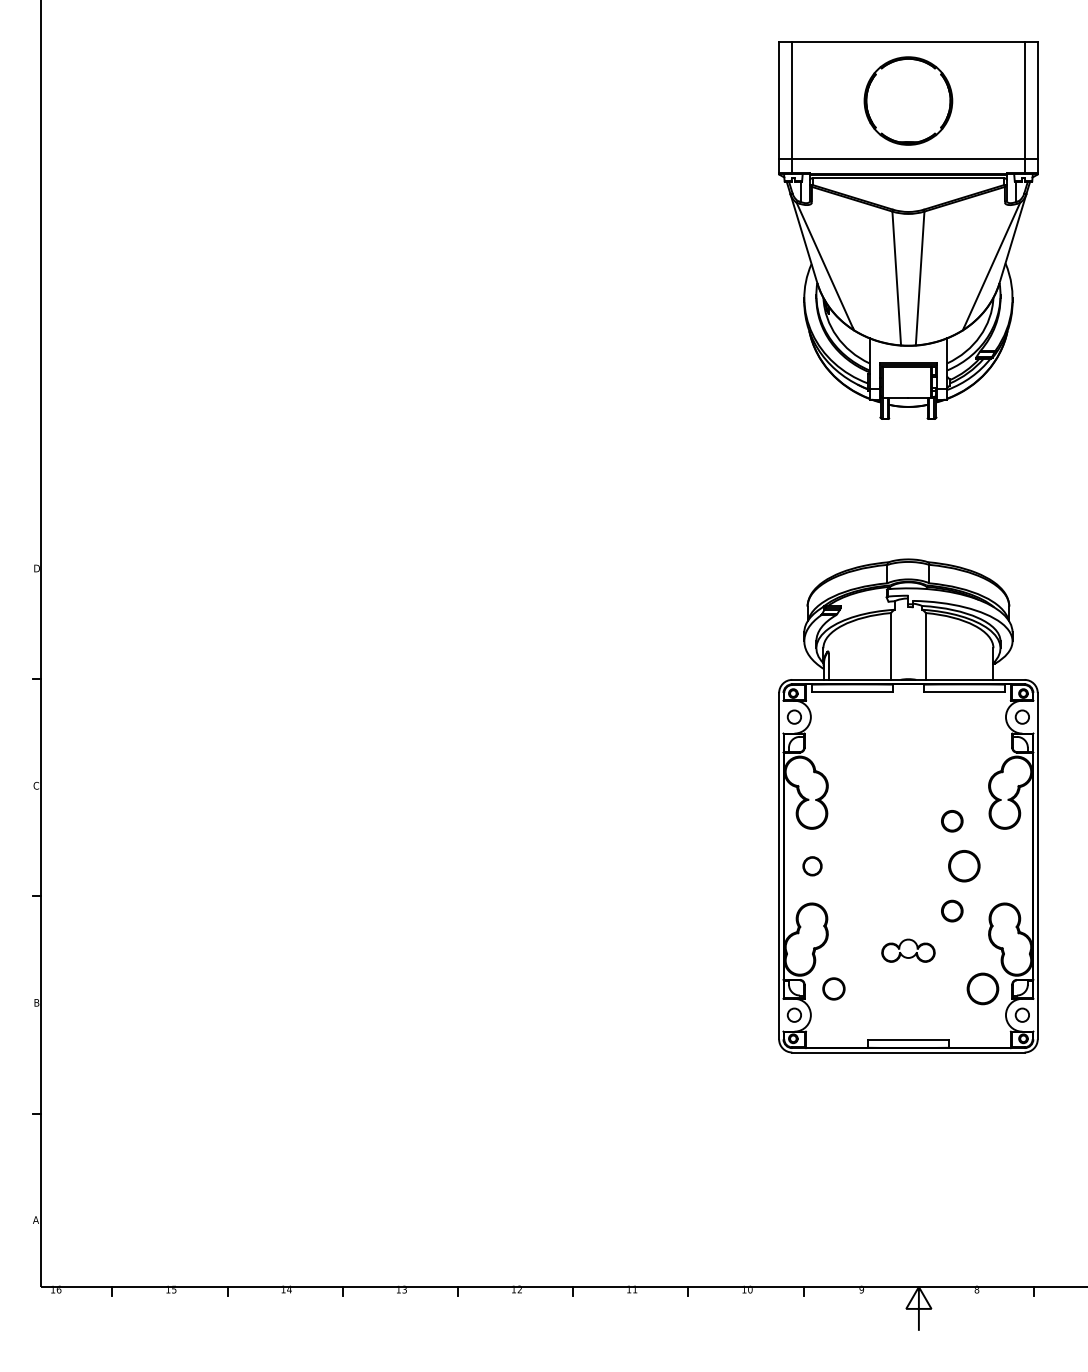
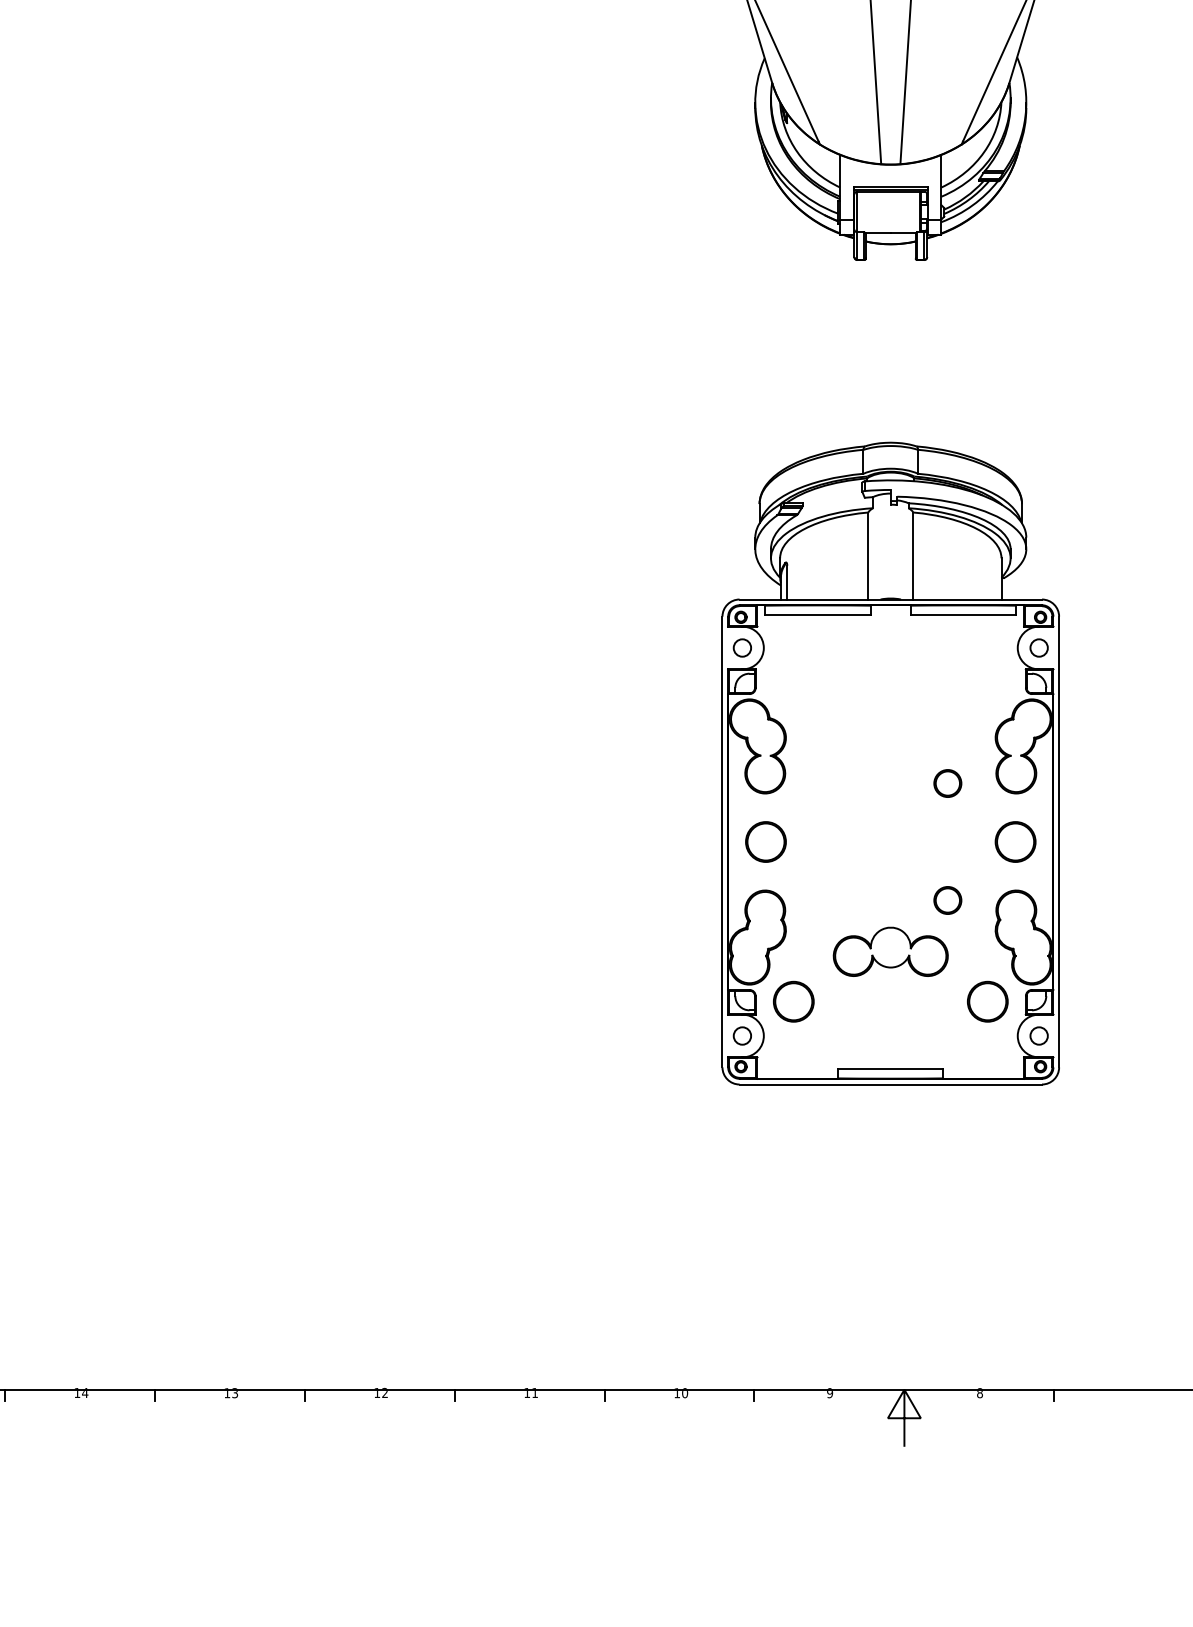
circle: (812, 866) -> (765, 842), size x1.67
circle: (964, 866) -> (1015, 842), moved
part: (908, 950) -> (890, 951), size x1.67
part: (833, 988) -> (793, 1001), size x1.43

